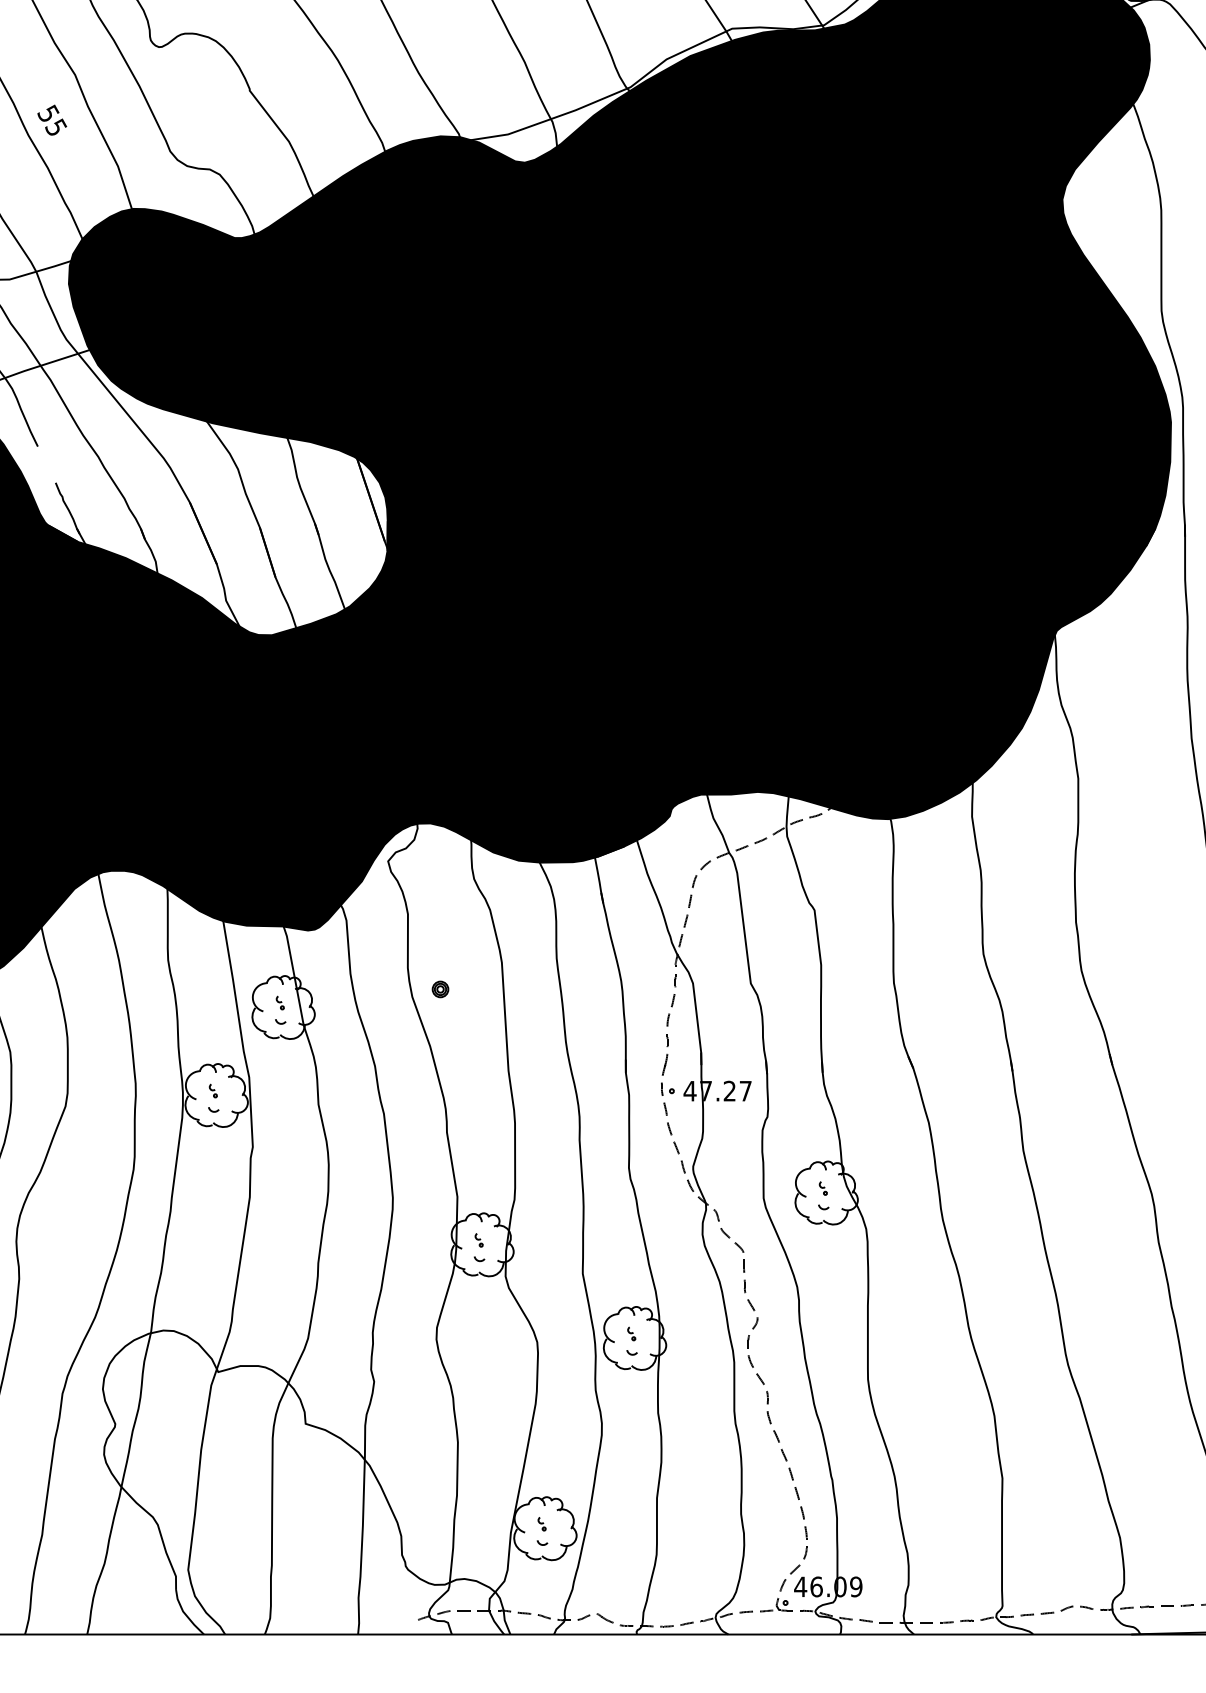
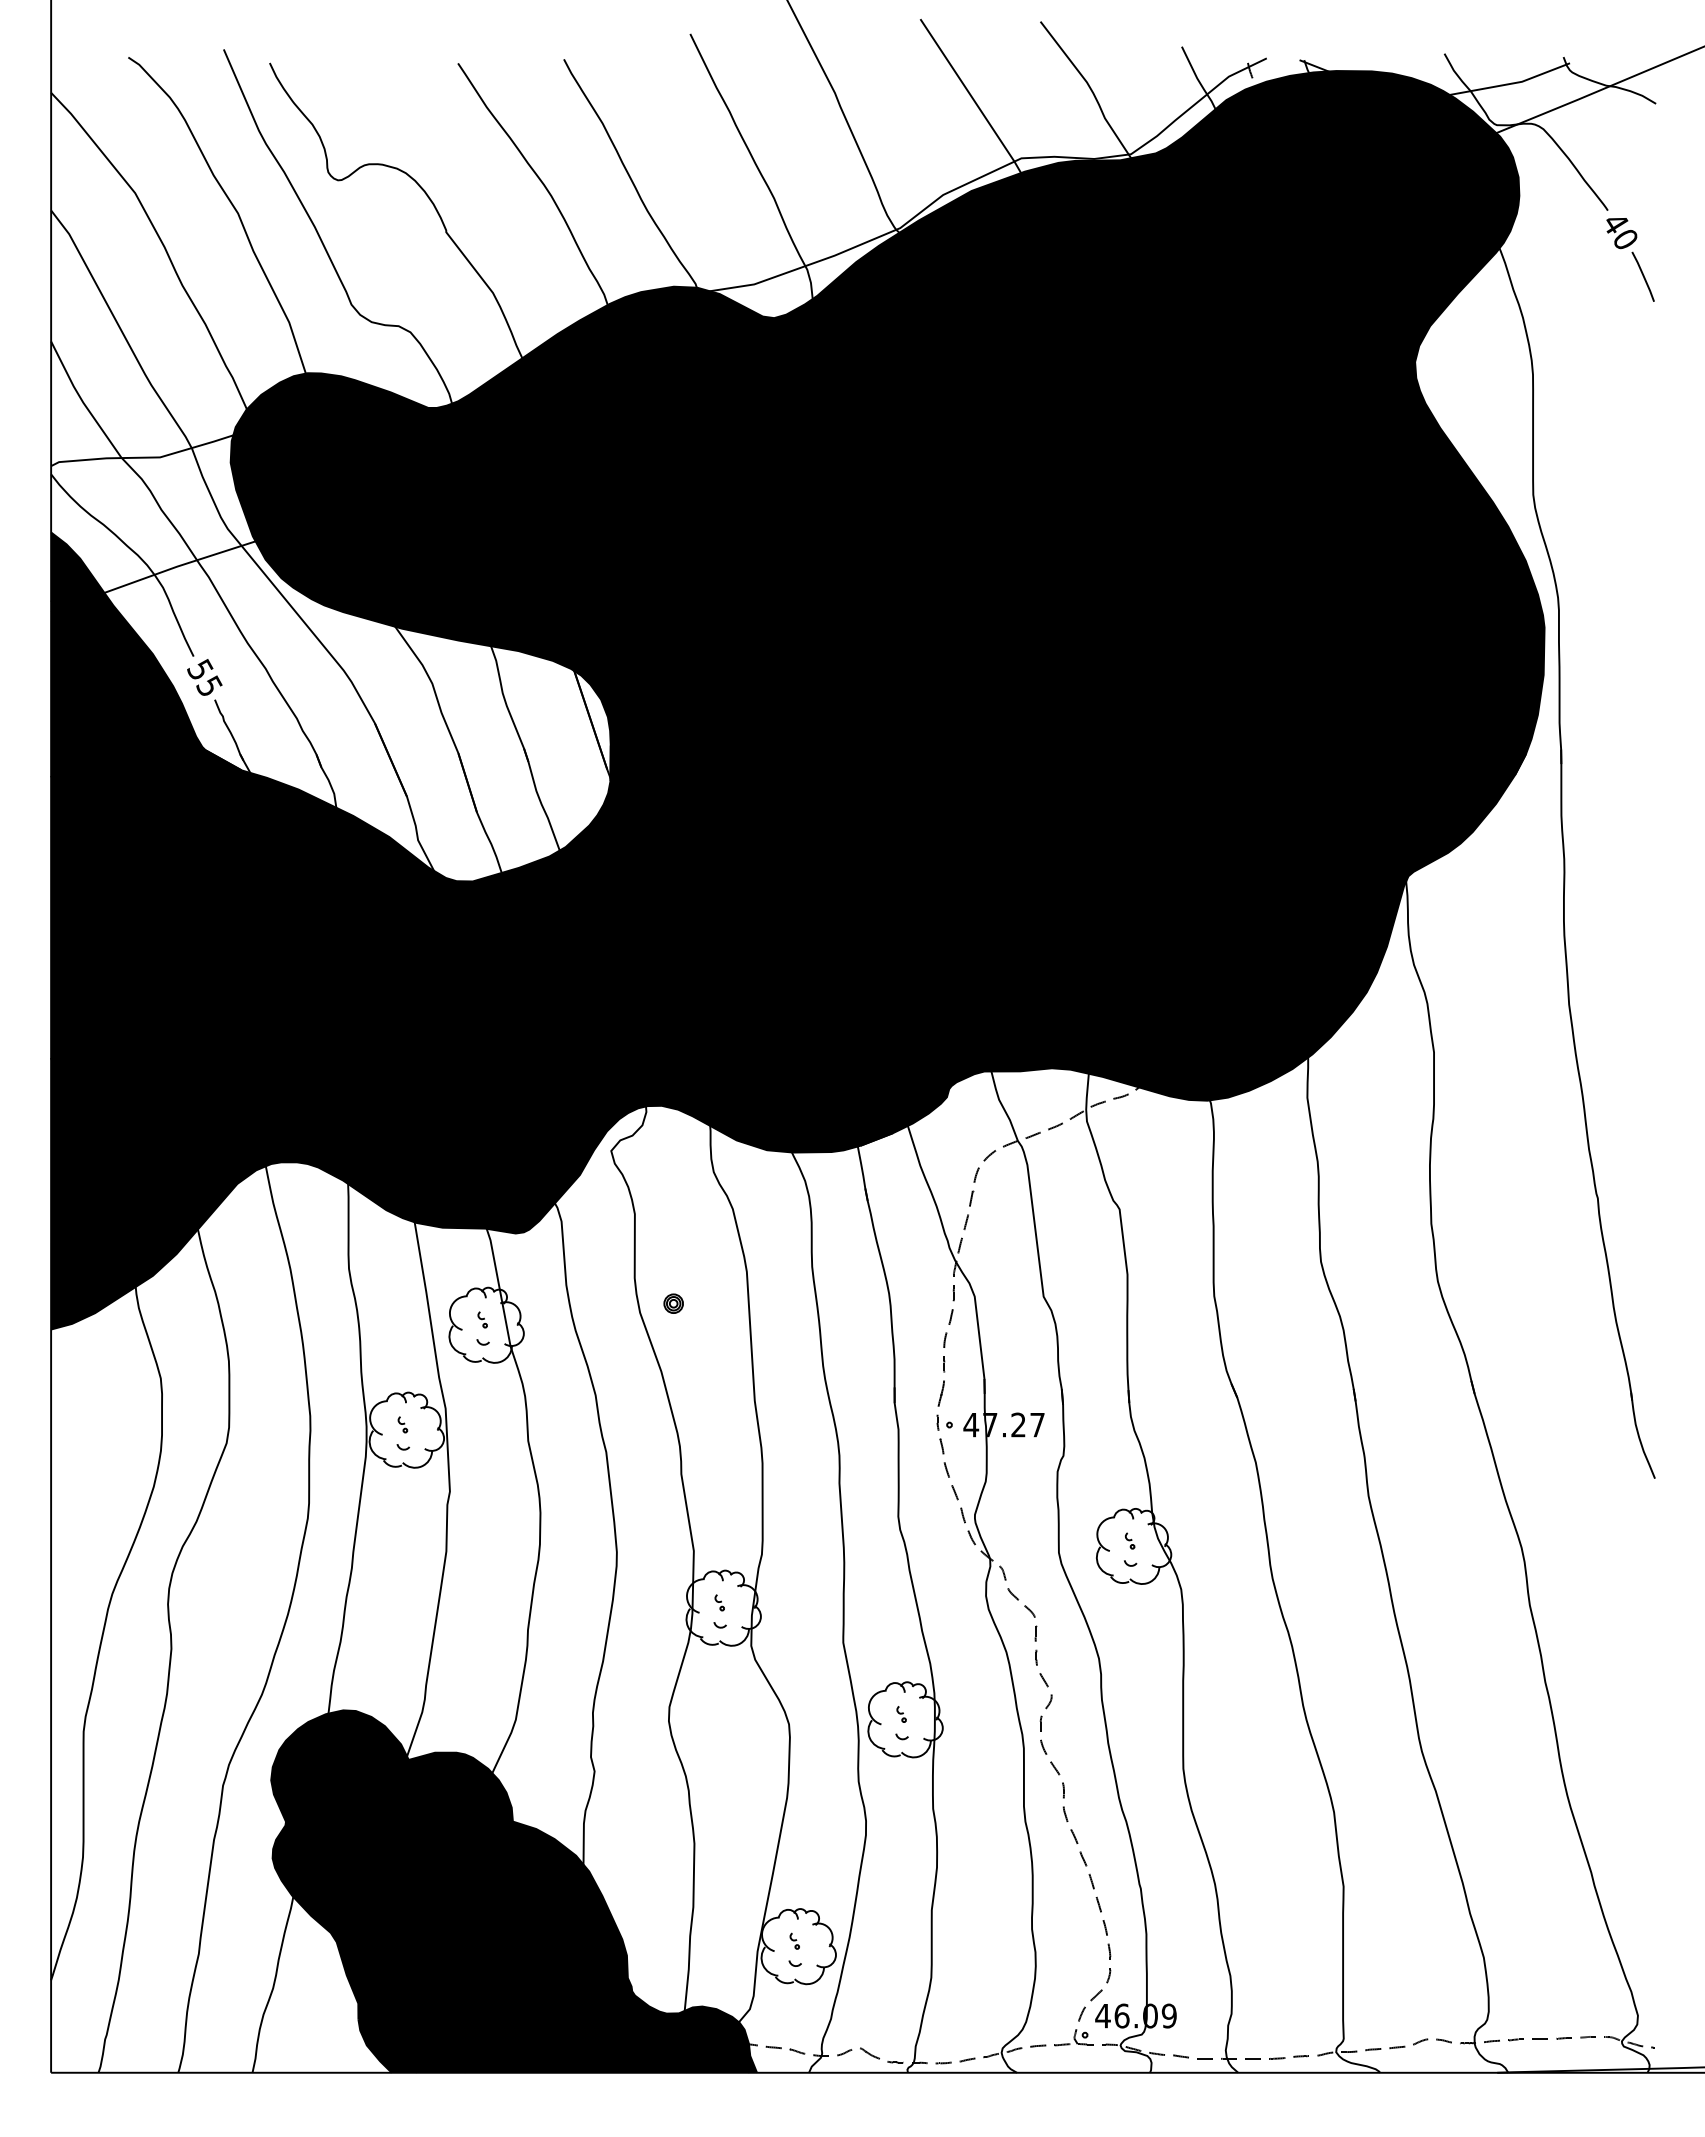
text: (52, 120) -> (204, 677), moved
fill: (306, 1482) -> (514, 1891), added

